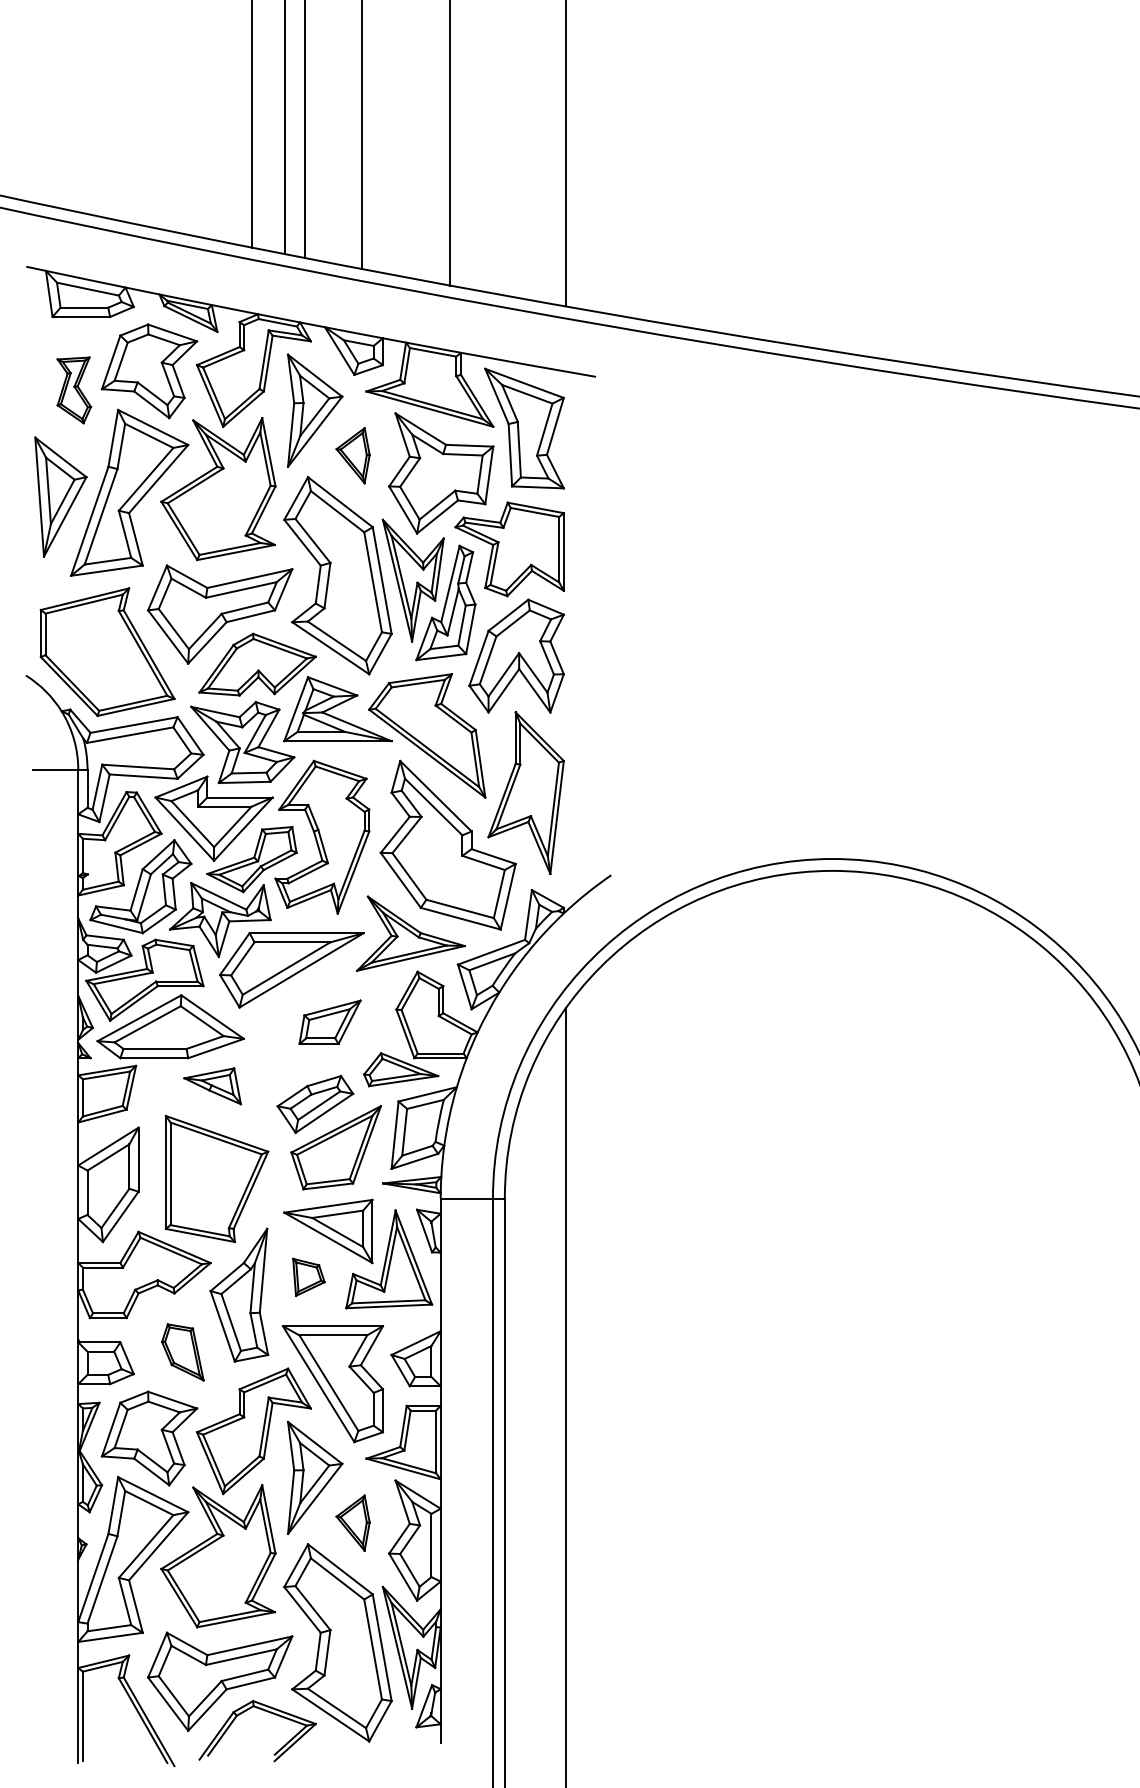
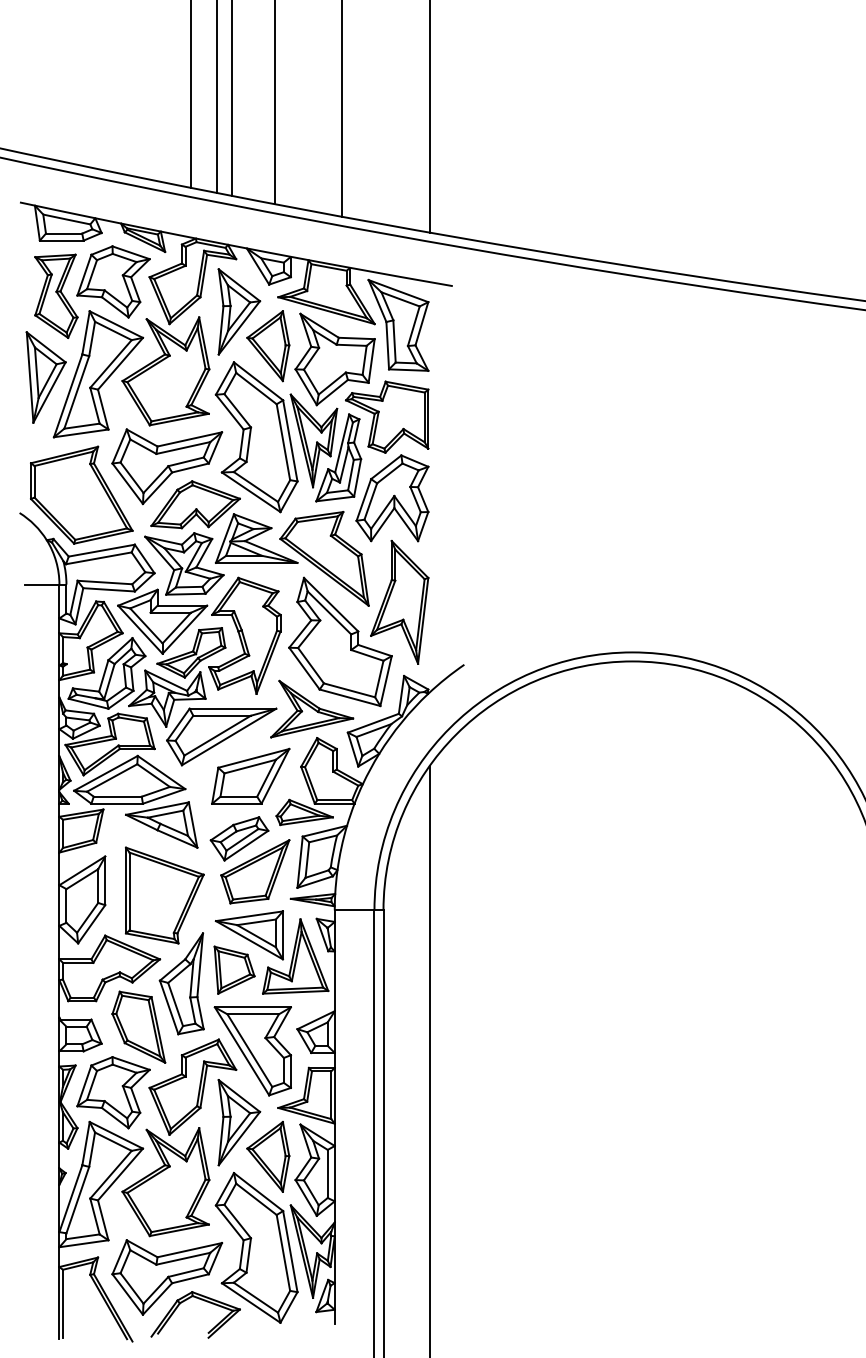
part: (74, 390) -> (56, 296), size x1.67
part: (352, 455) -> (267, 345), size x1.67
part: (329, 1022) -> (250, 776), size x1.67
part: (212, 1086) -> (161, 825), size x1.67
part: (308, 1277) -> (234, 970), size x1.67
part: (182, 1352) -> (138, 1027), size x1.67
part: (352, 1523) -> (267, 1157), size x1.67

